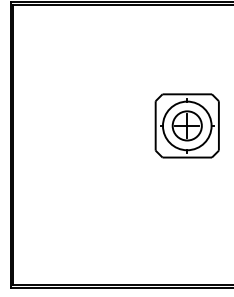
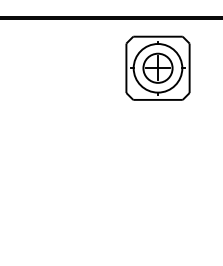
part: (186, 125) -> (157, 67), moved

